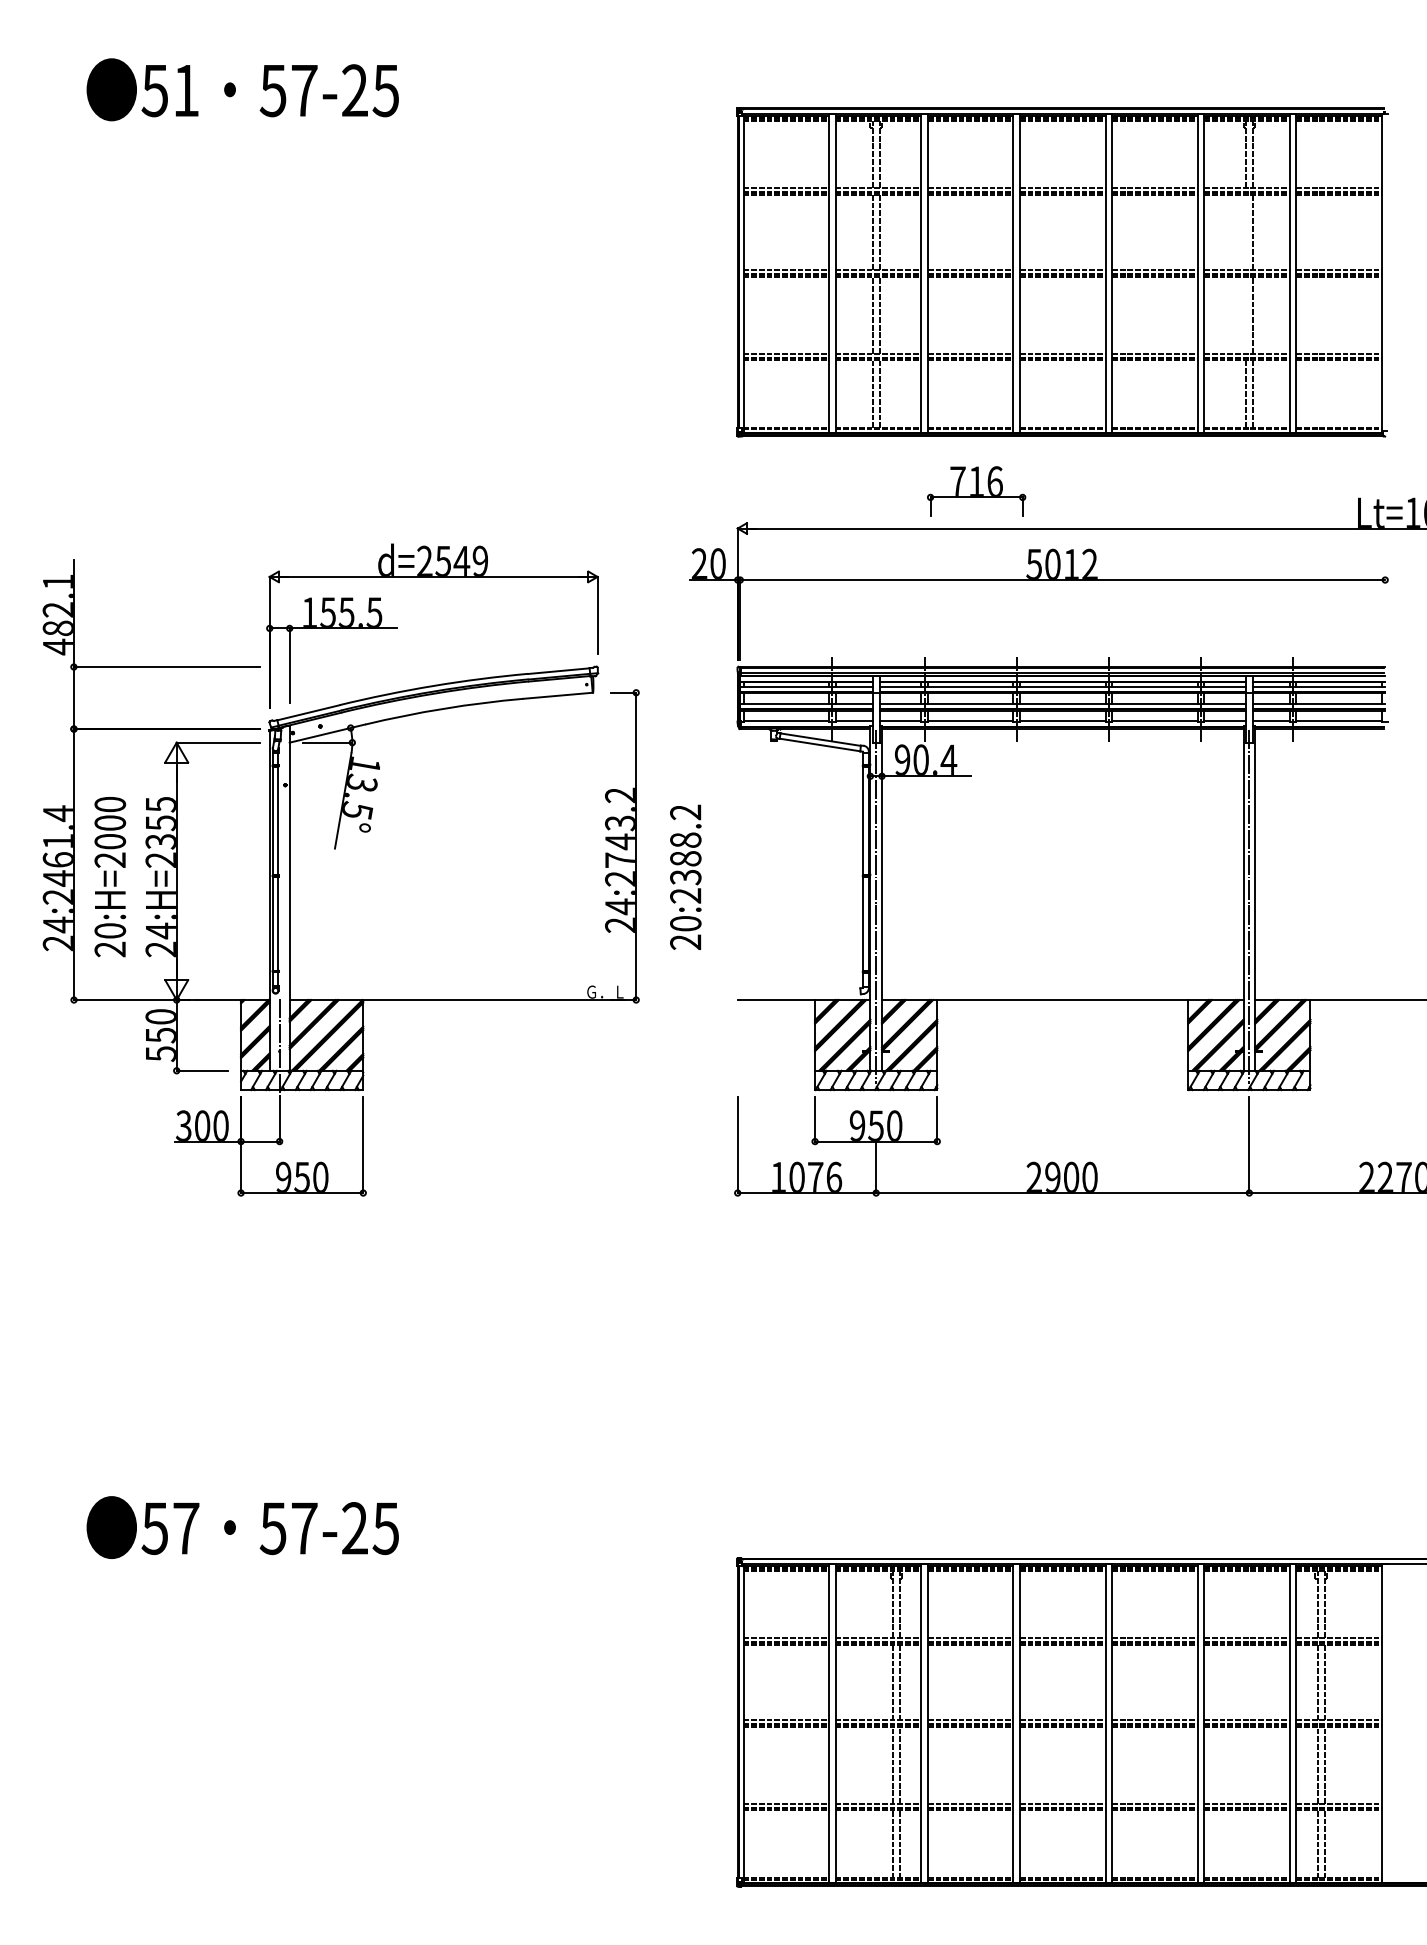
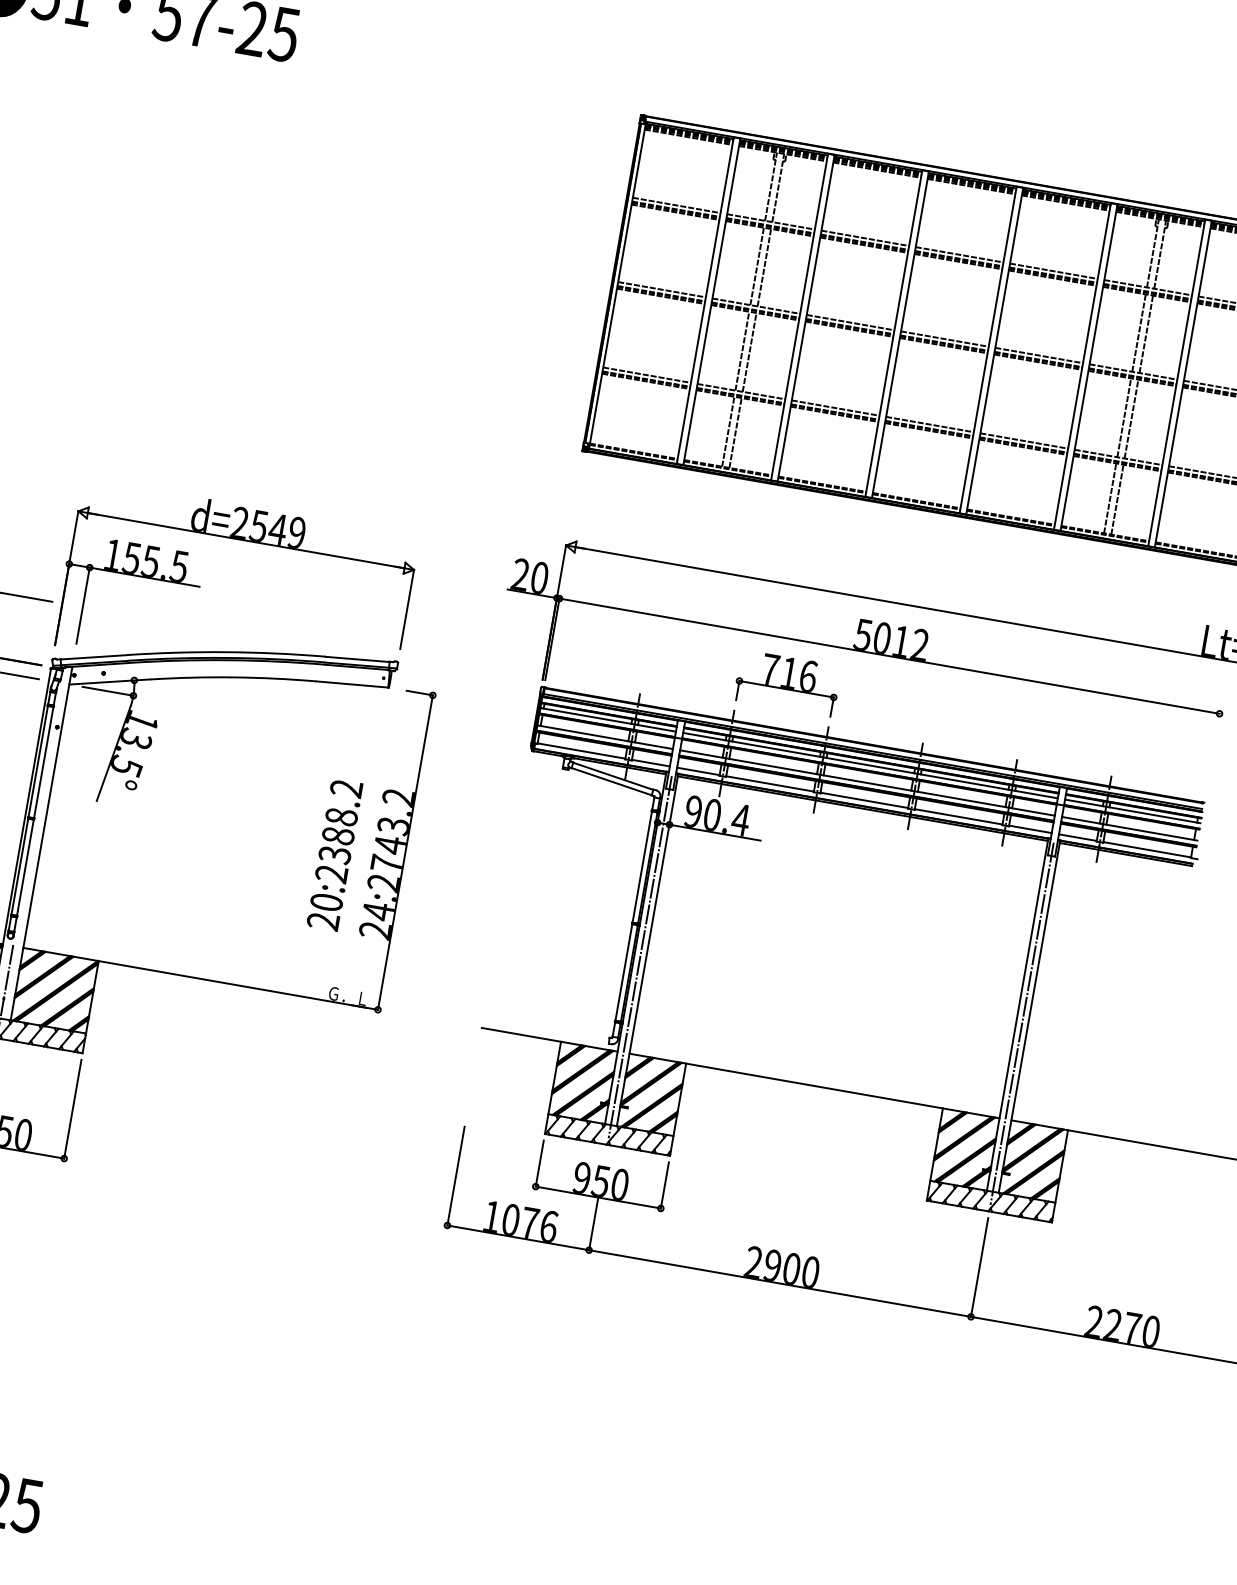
line: (1245, 232) -> (1138, 333), added
line: (1245, 314) -> (1124, 417), added
part: (976, 491) -> (787, 683), moved
text: (685, 876) -> (334, 854), moved

